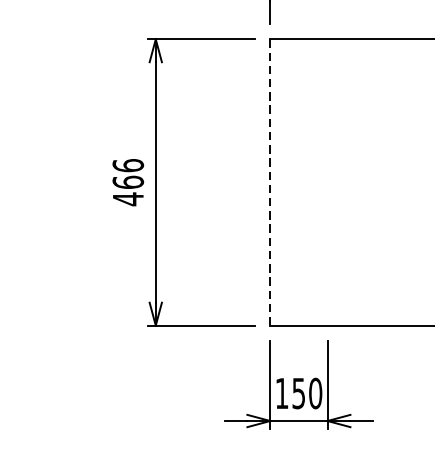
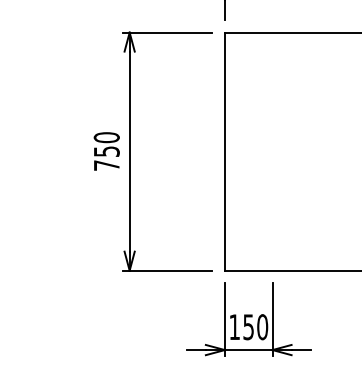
text: (127, 182) -> (106, 151), 466 -> 750
line: (269, 183) -> (224, 152), dashed -> solid

